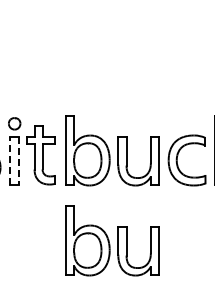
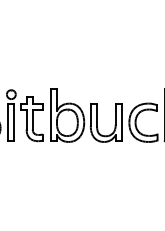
line: (10, 160) -> (8, 122), dashed -> solid
line: (18, 161) -> (14, 123), dashed -> solid
part: (112, 240) -> (86, 184), removed

